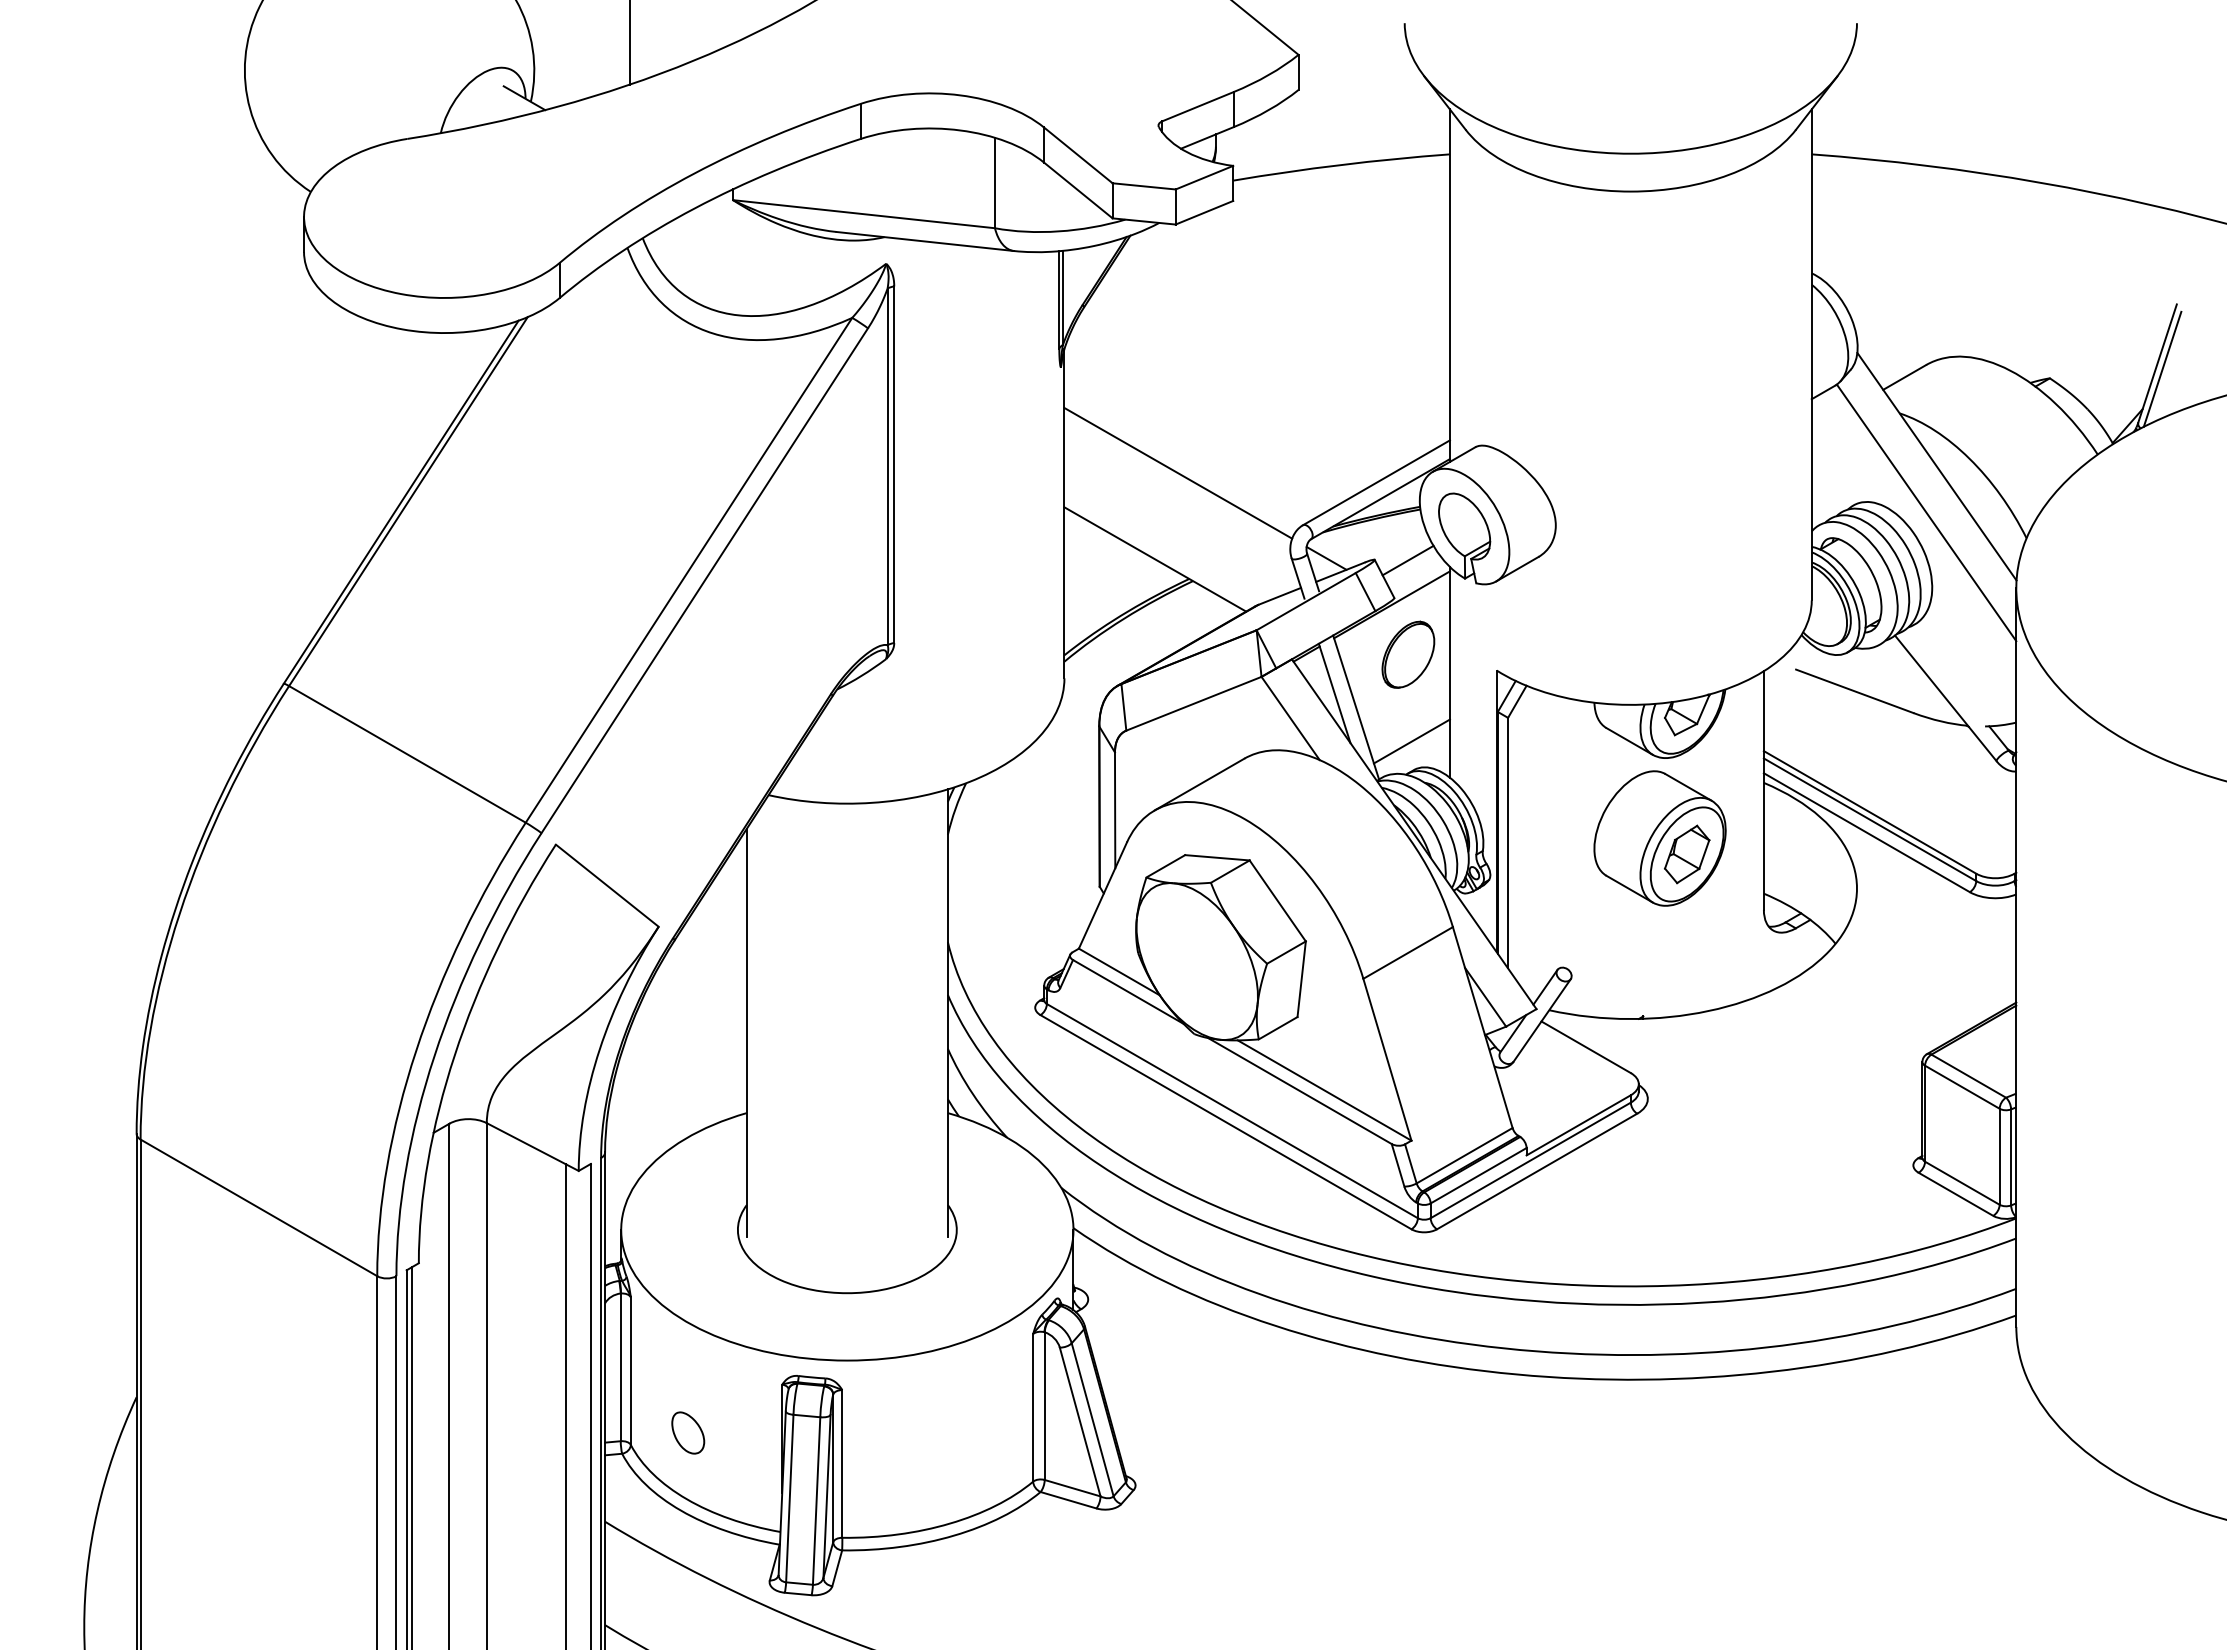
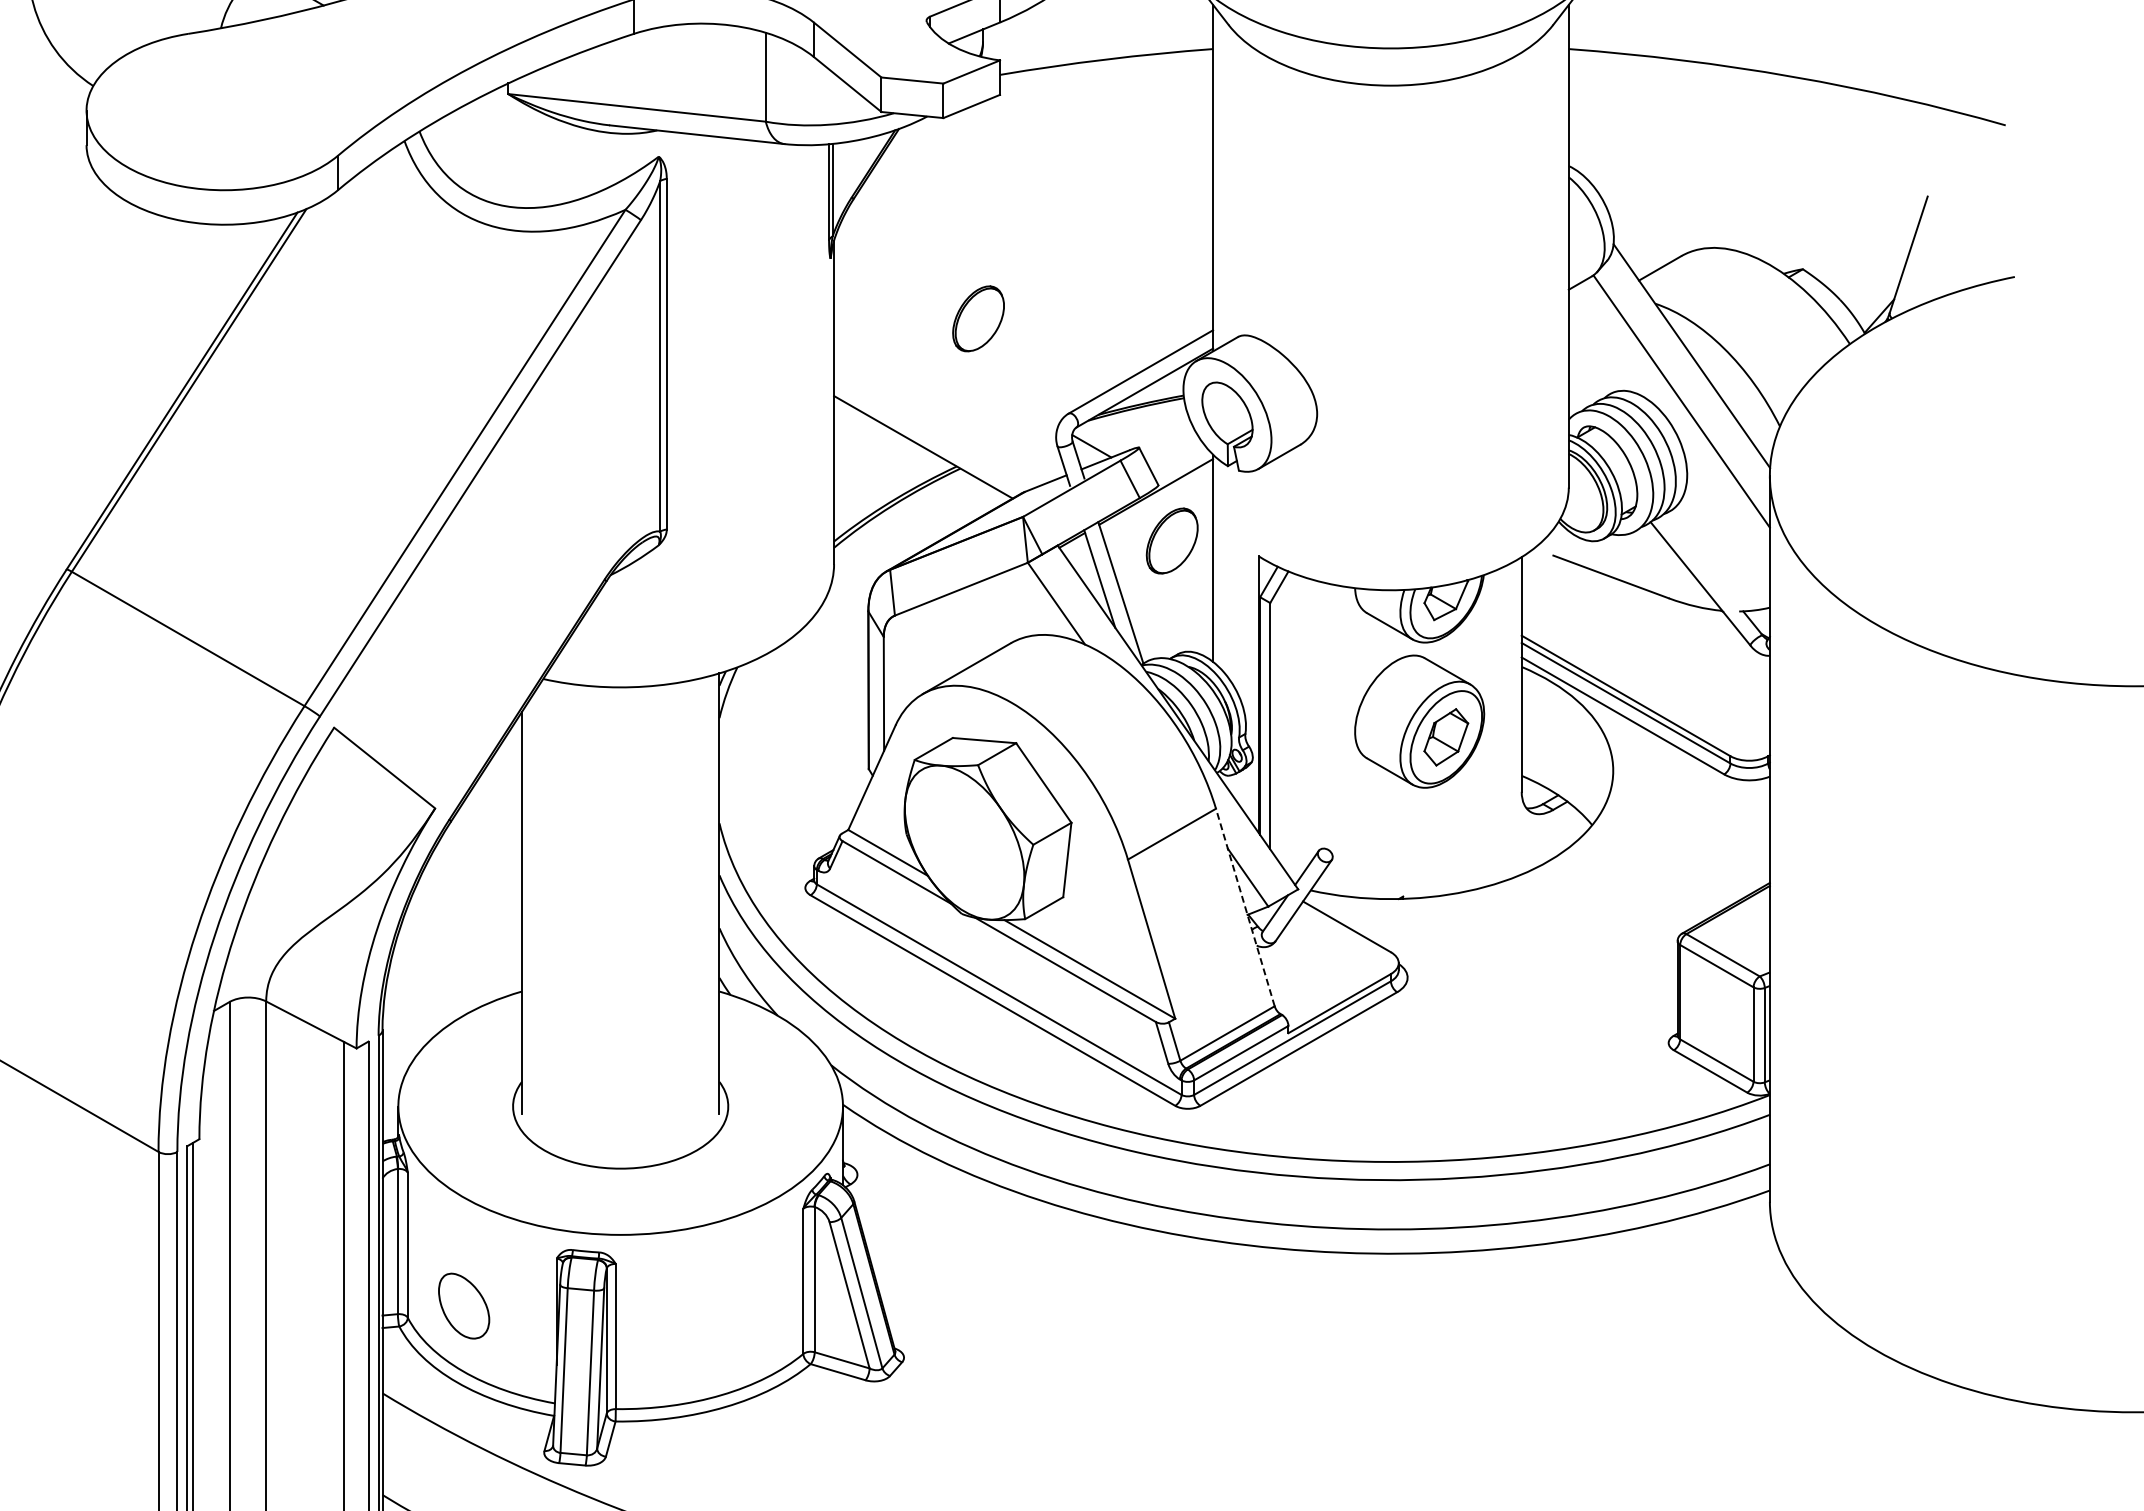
line: (2162, 368) -> (1913, 259), removed
part: (1211, 428) -> (978, 318), added
line: (1178, 472) -> (946, 361), removed
line: (1407, 560) -> (1171, 448), removed
line: (1411, 741) -> (1175, 626), removed
line: (1482, 1027) -> (1245, 907), solid -> dashed
part: (688, 1432) -> (464, 1305), size x1.6

